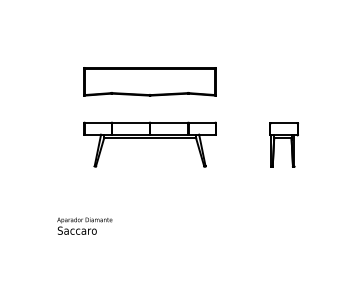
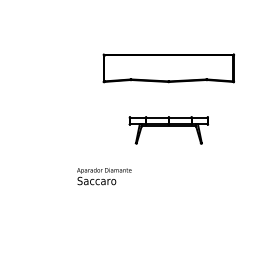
part: (149, 144) -> (168, 130), size x0.6
text: (84, 225) -> (103, 175), moved

